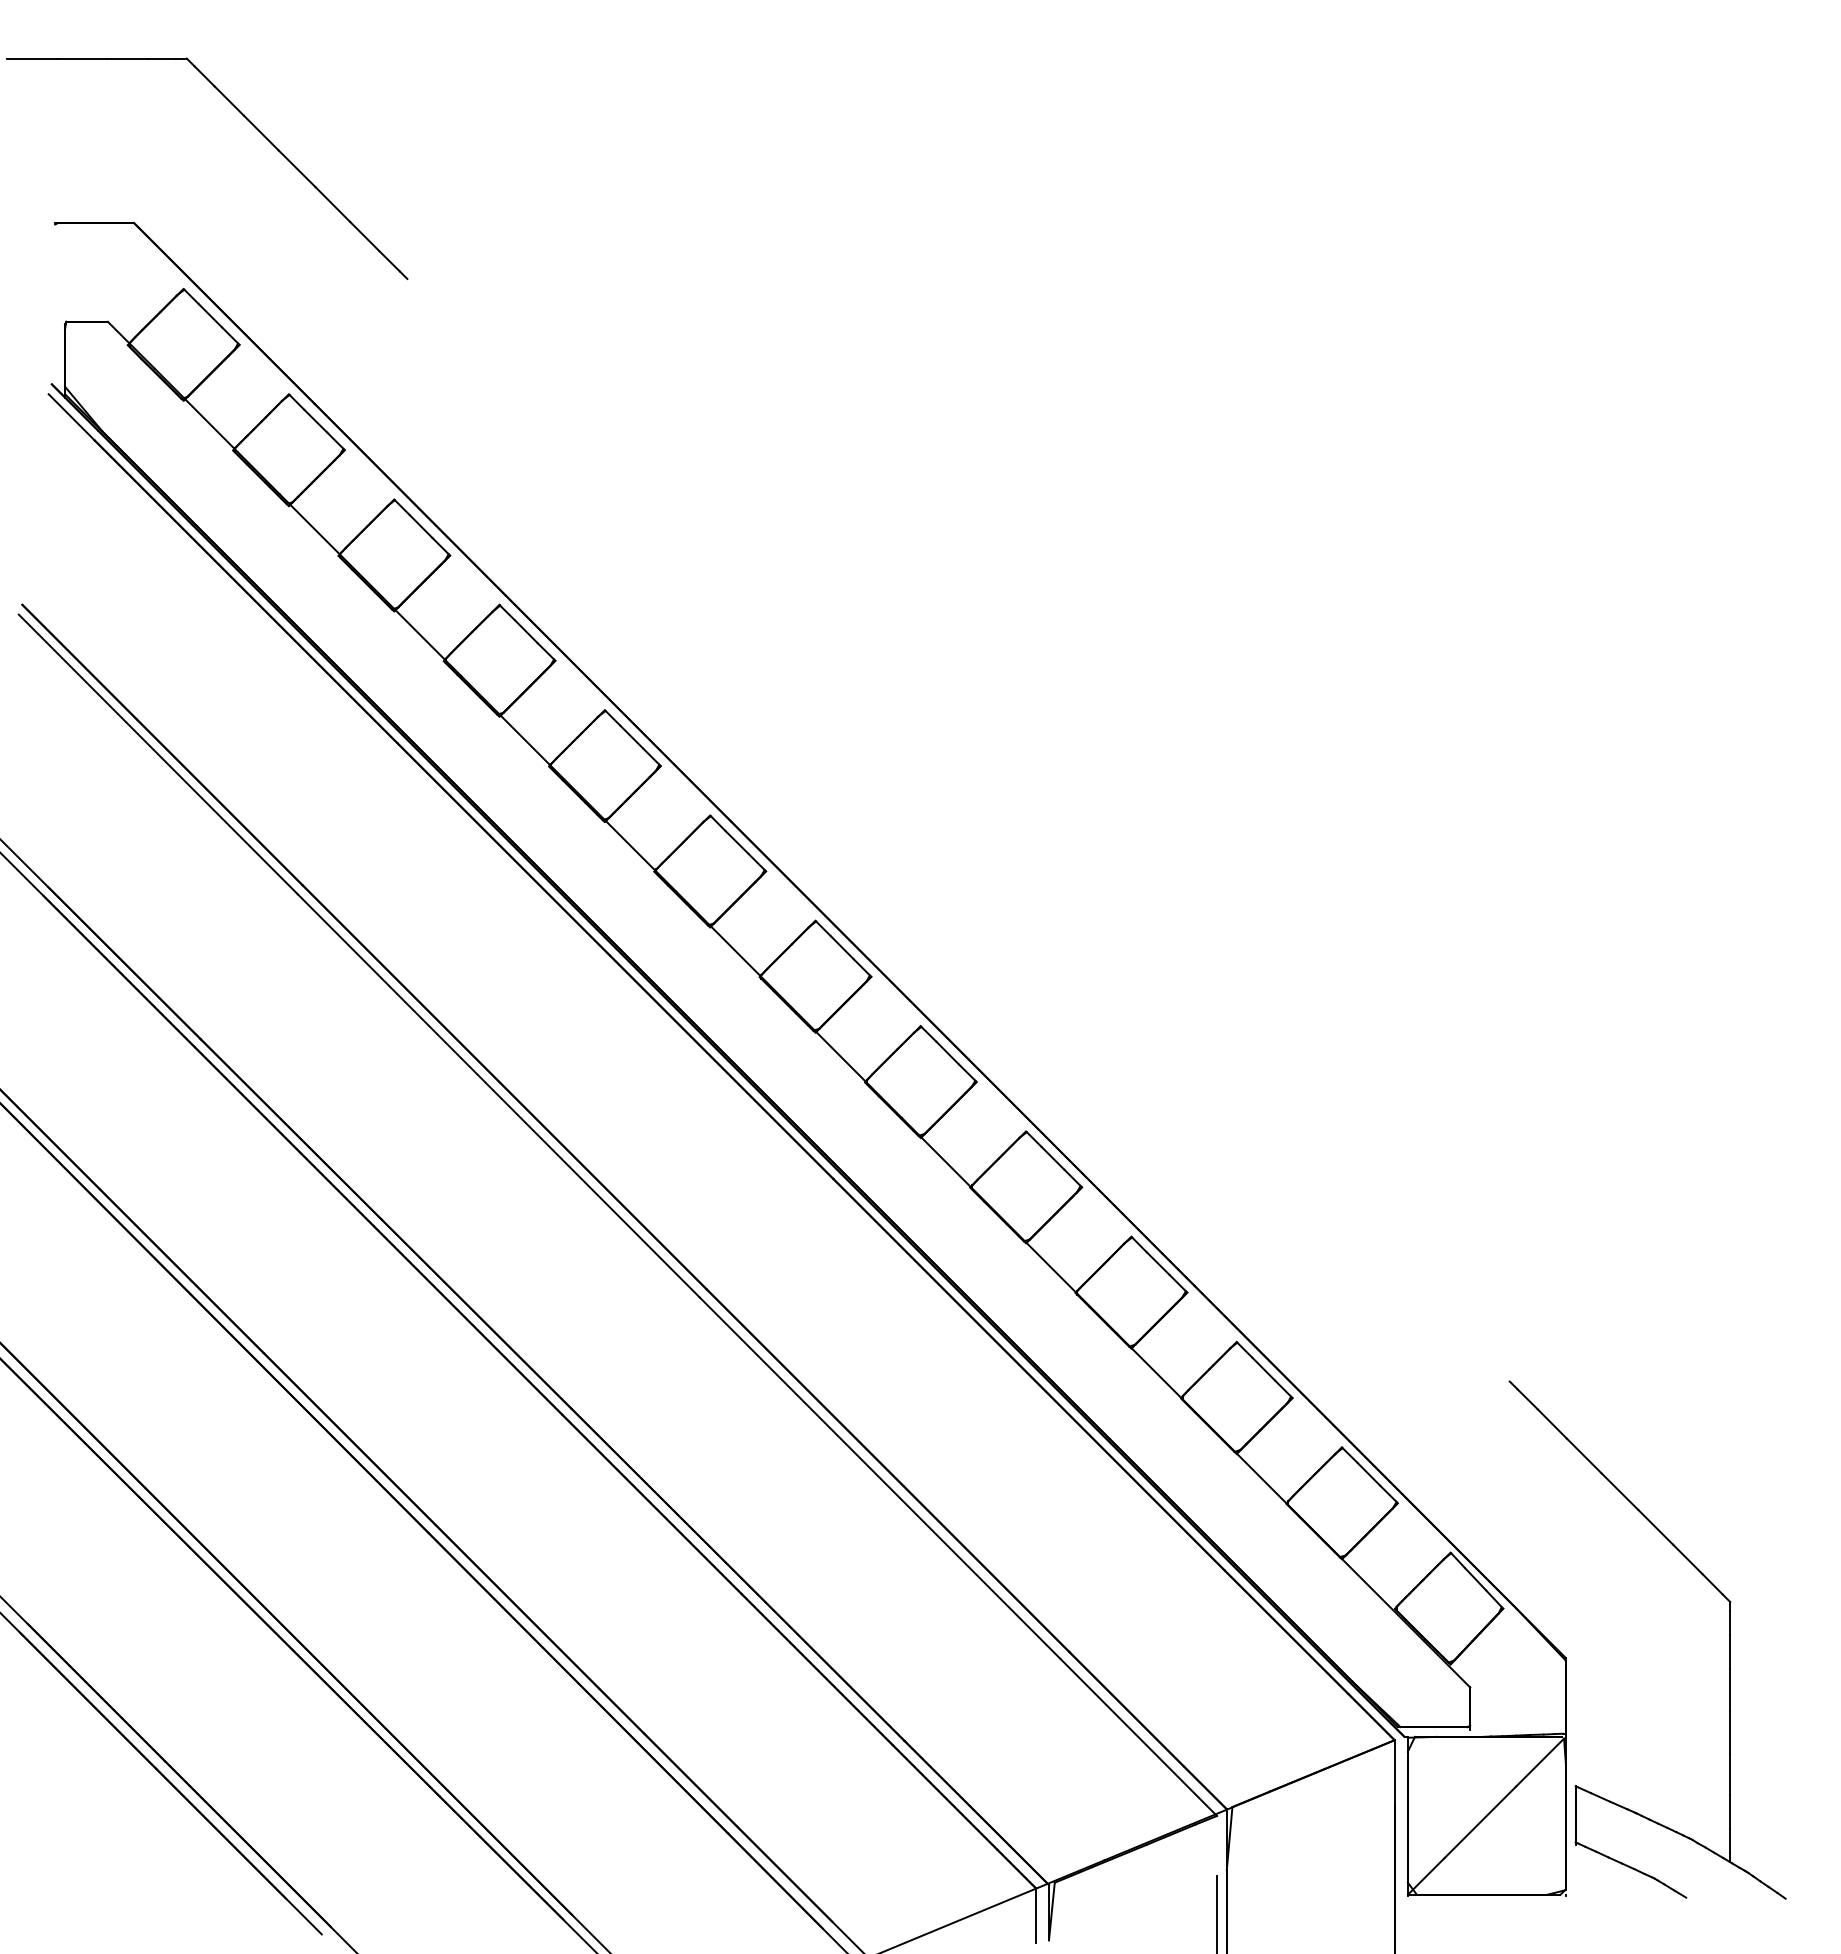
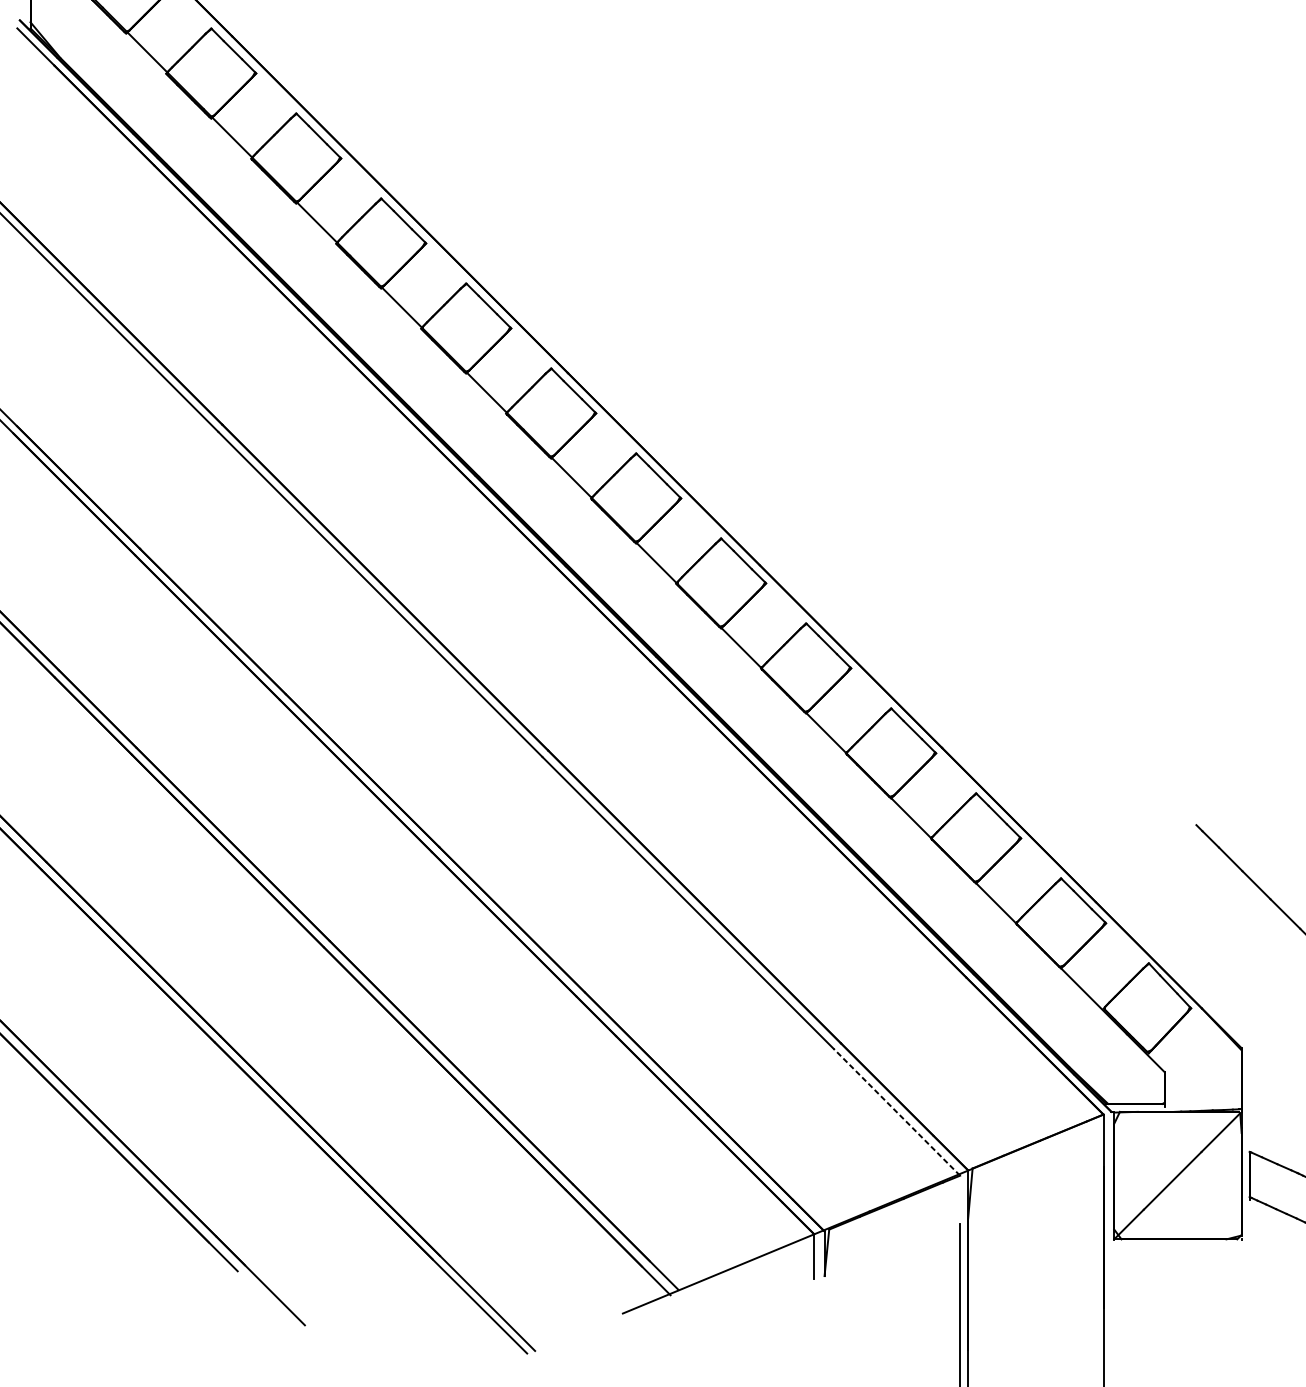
line: (1138, 1737) -> (896, 1112), solid -> dashed

